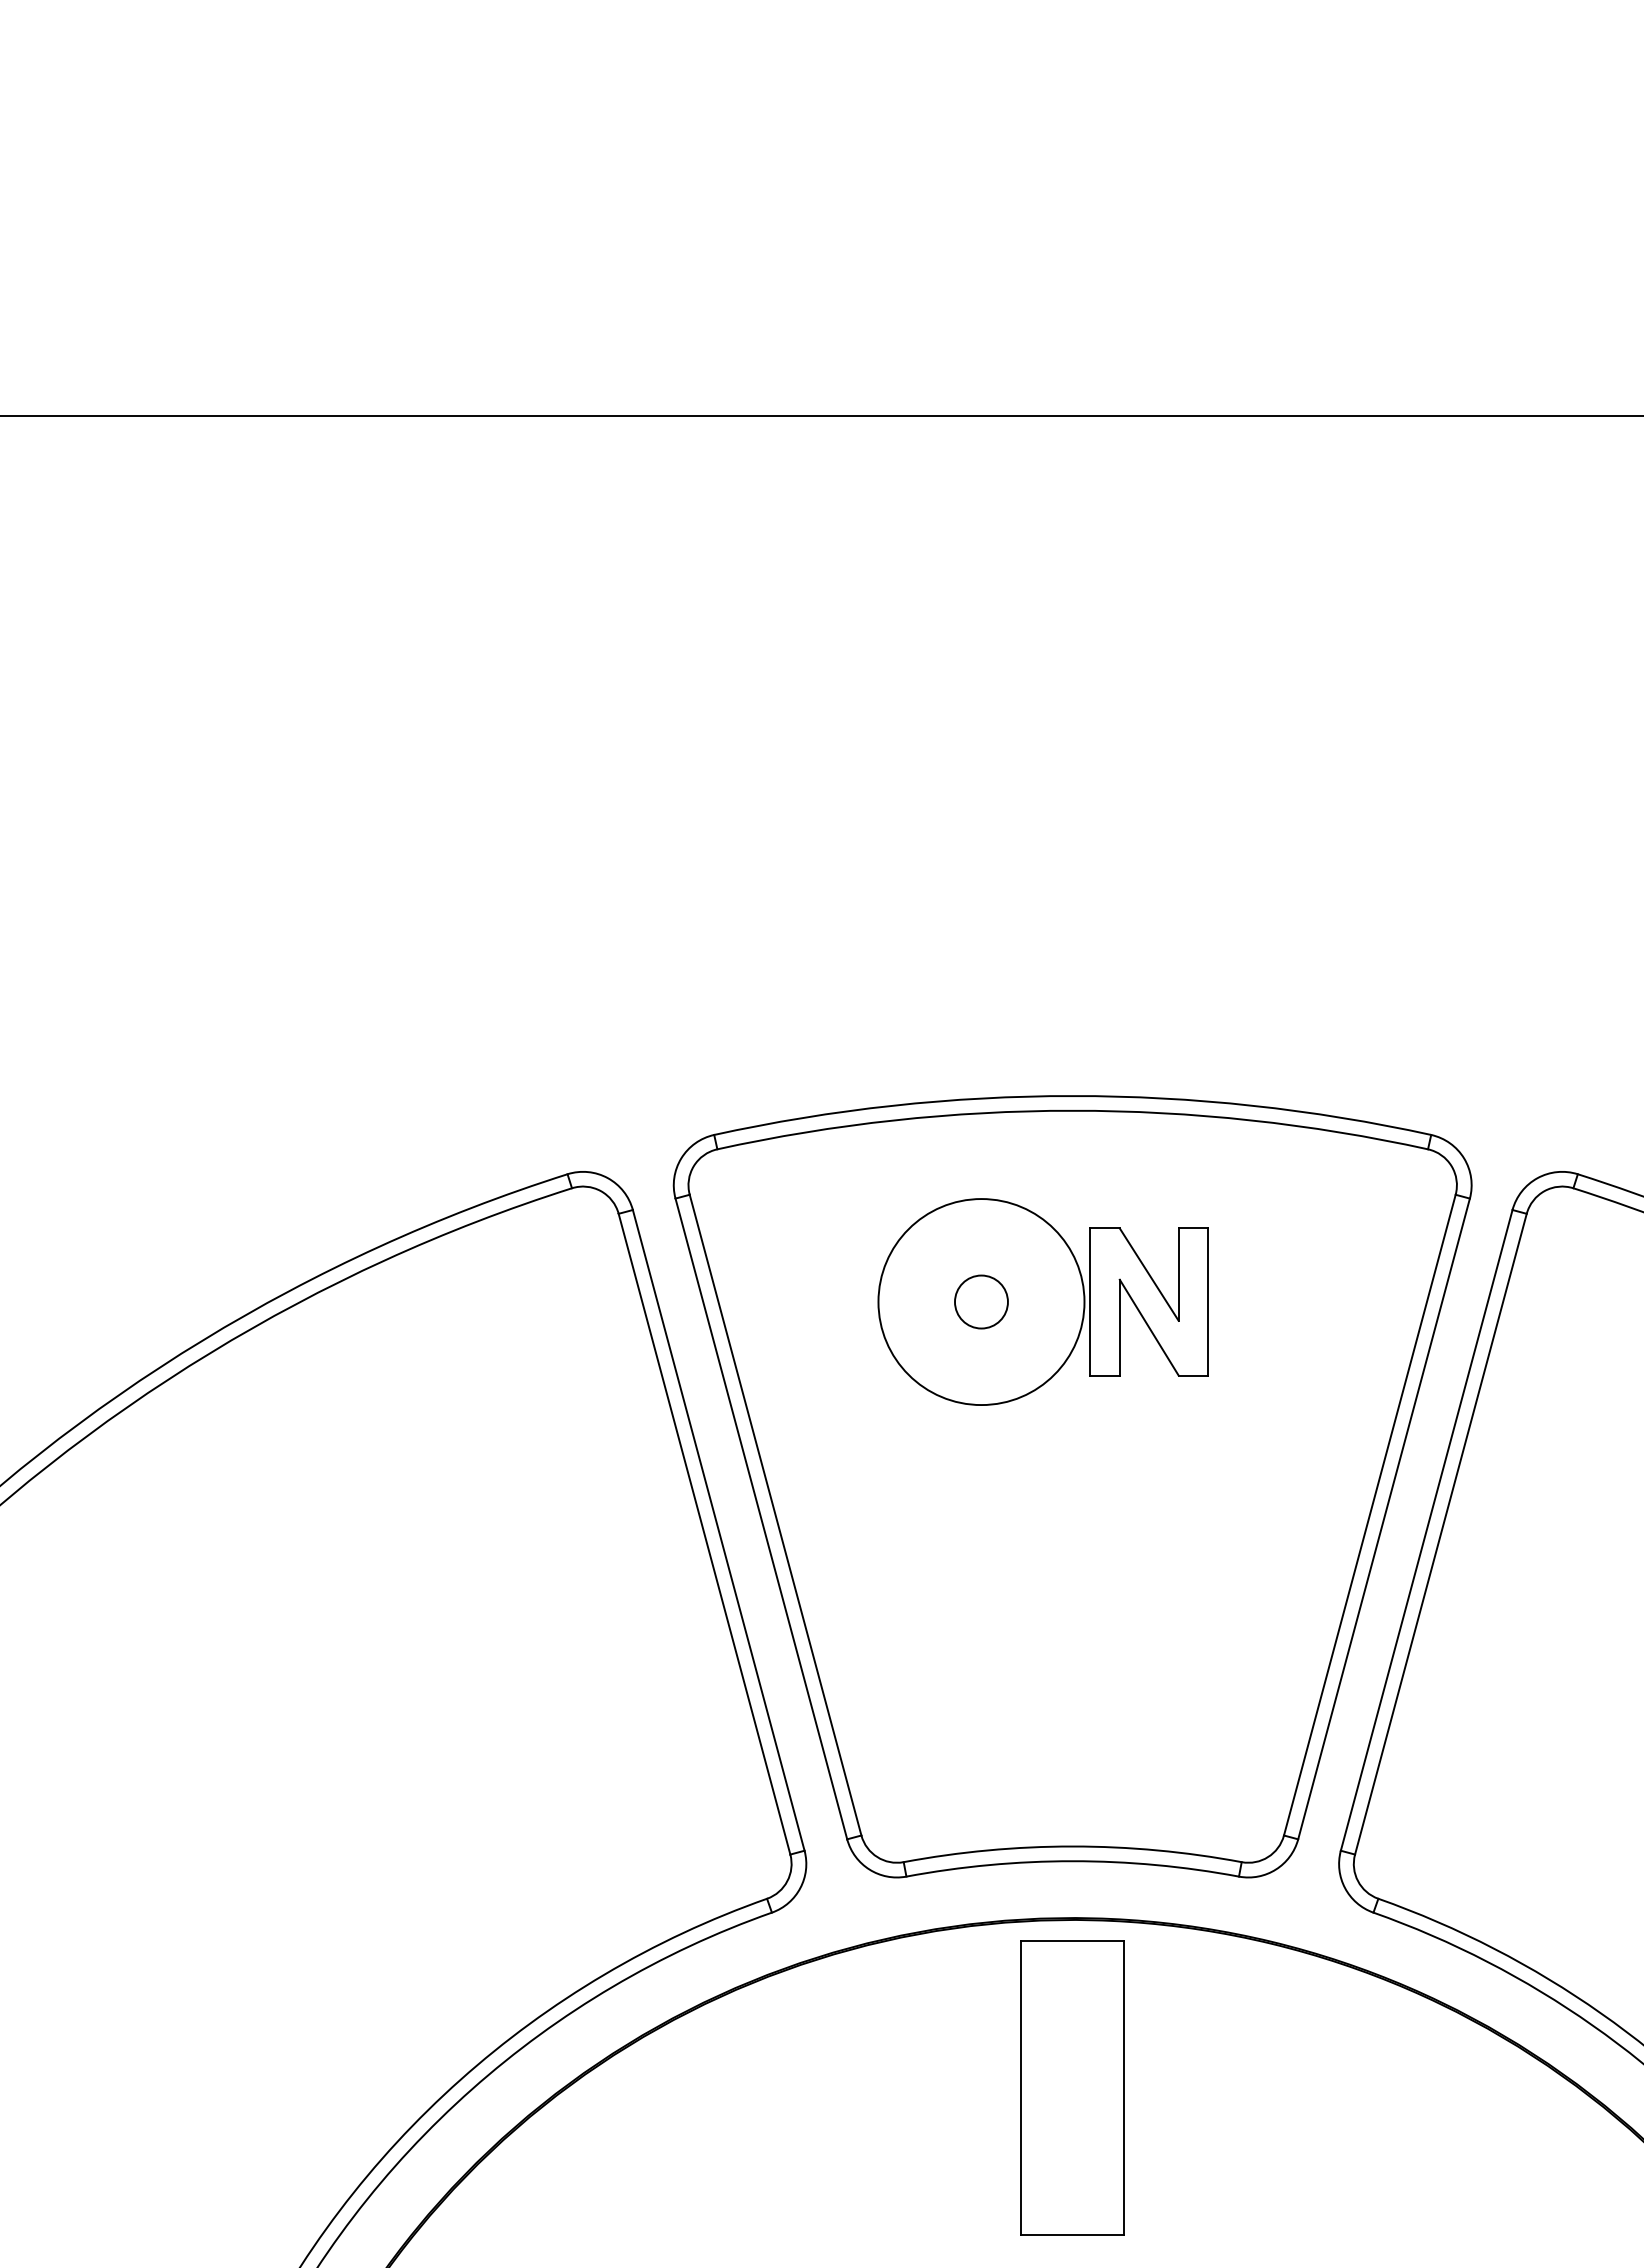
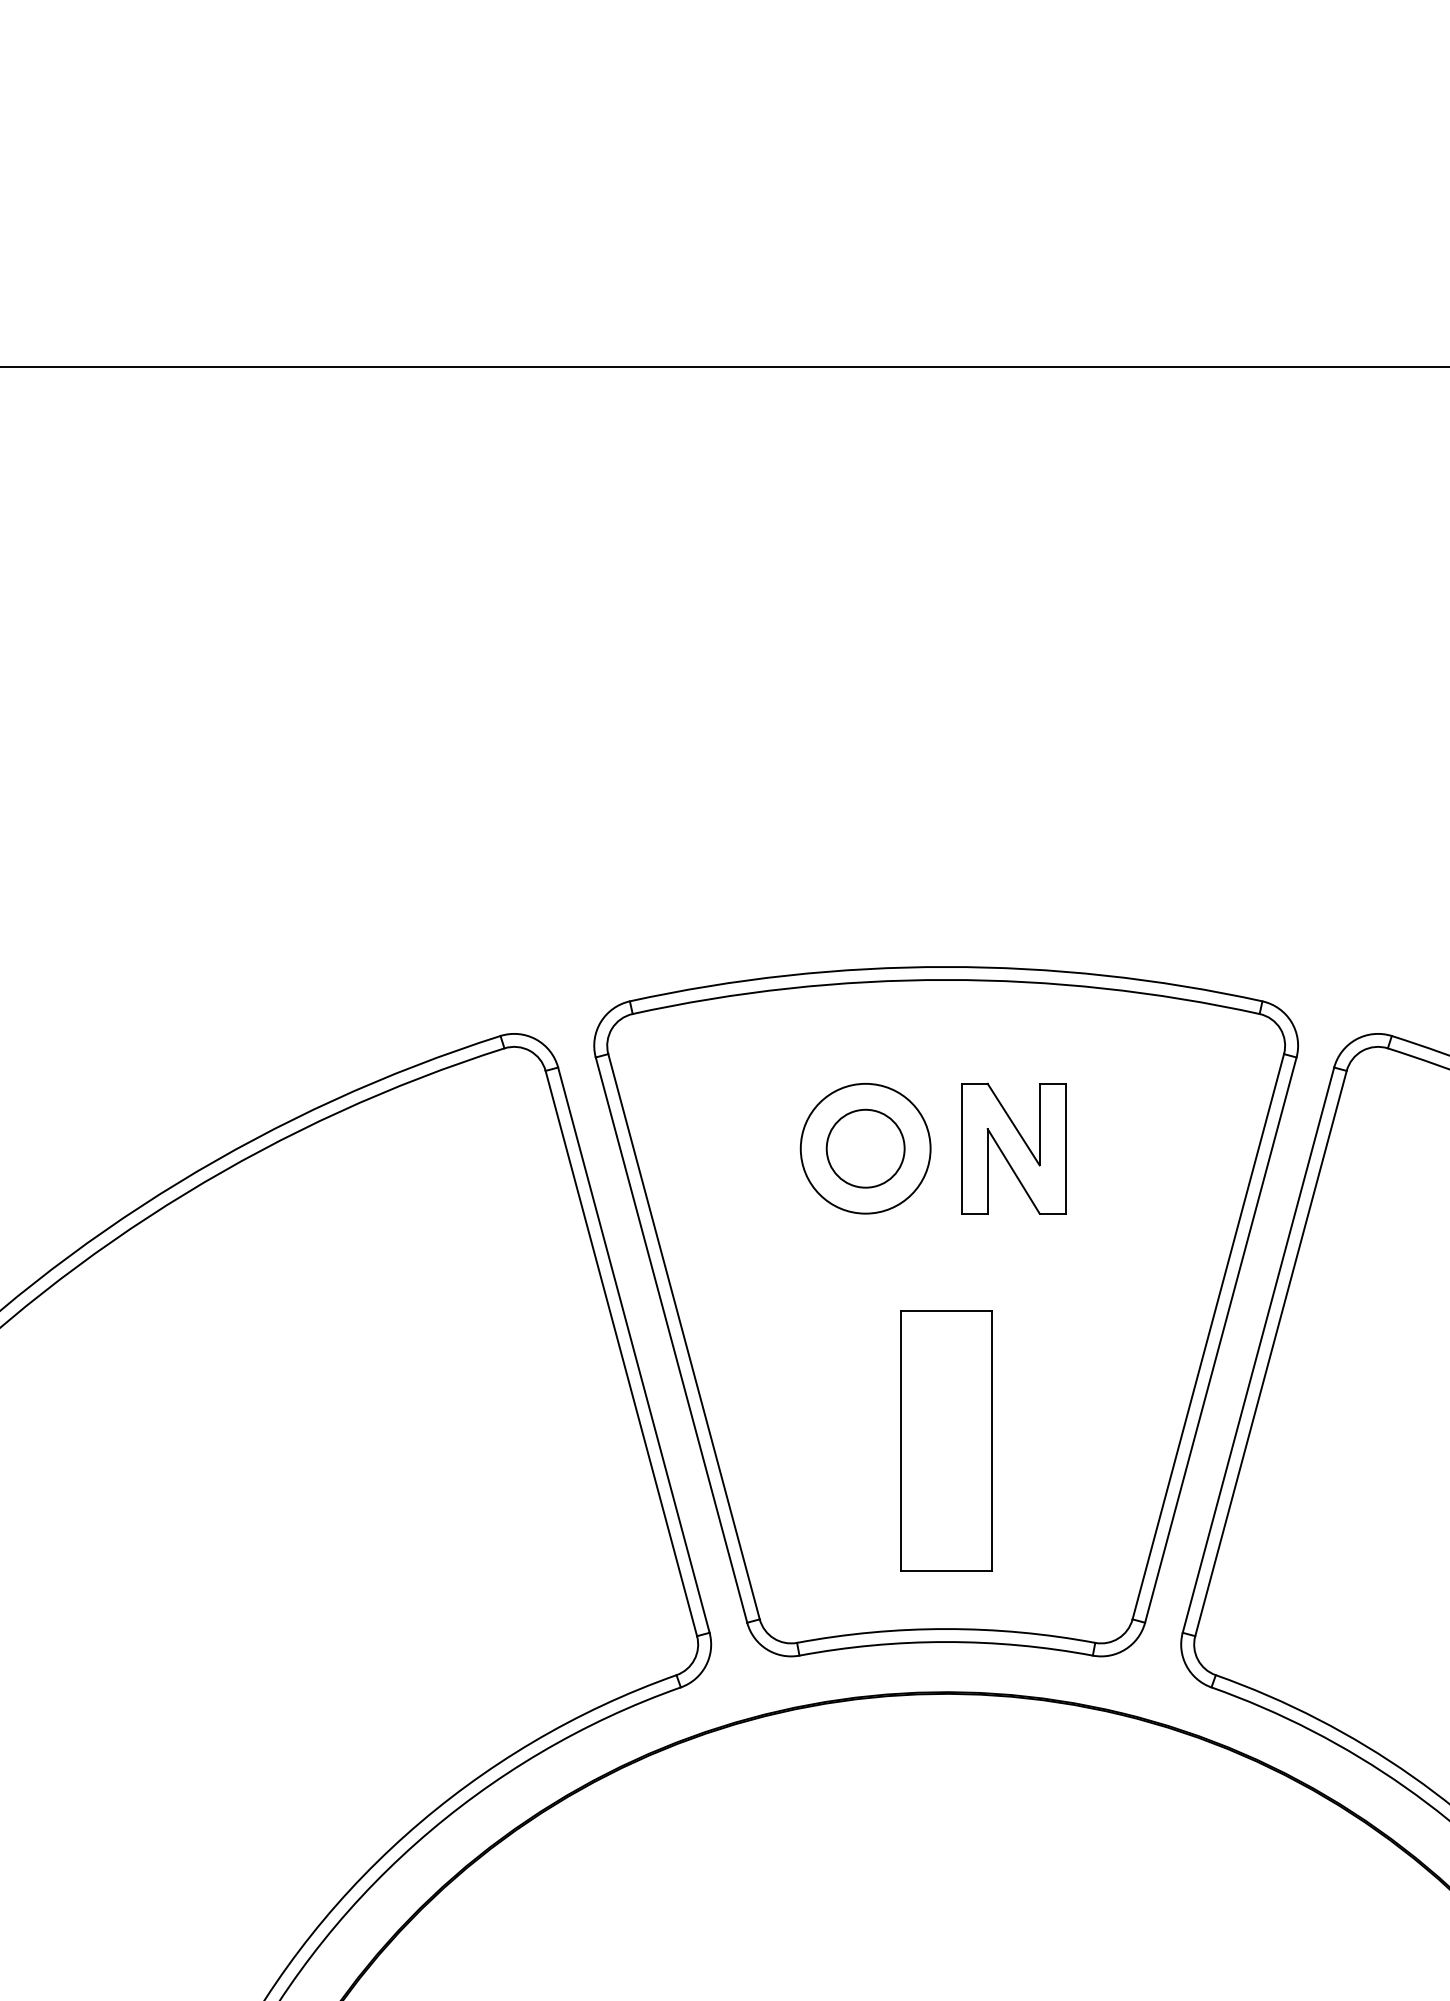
circle: (981, 1301) -> (865, 1148), size x0.71
circle: (981, 1301) -> (865, 1148), size x1.67
part: (1072, 2087) -> (945, 1440), moved

